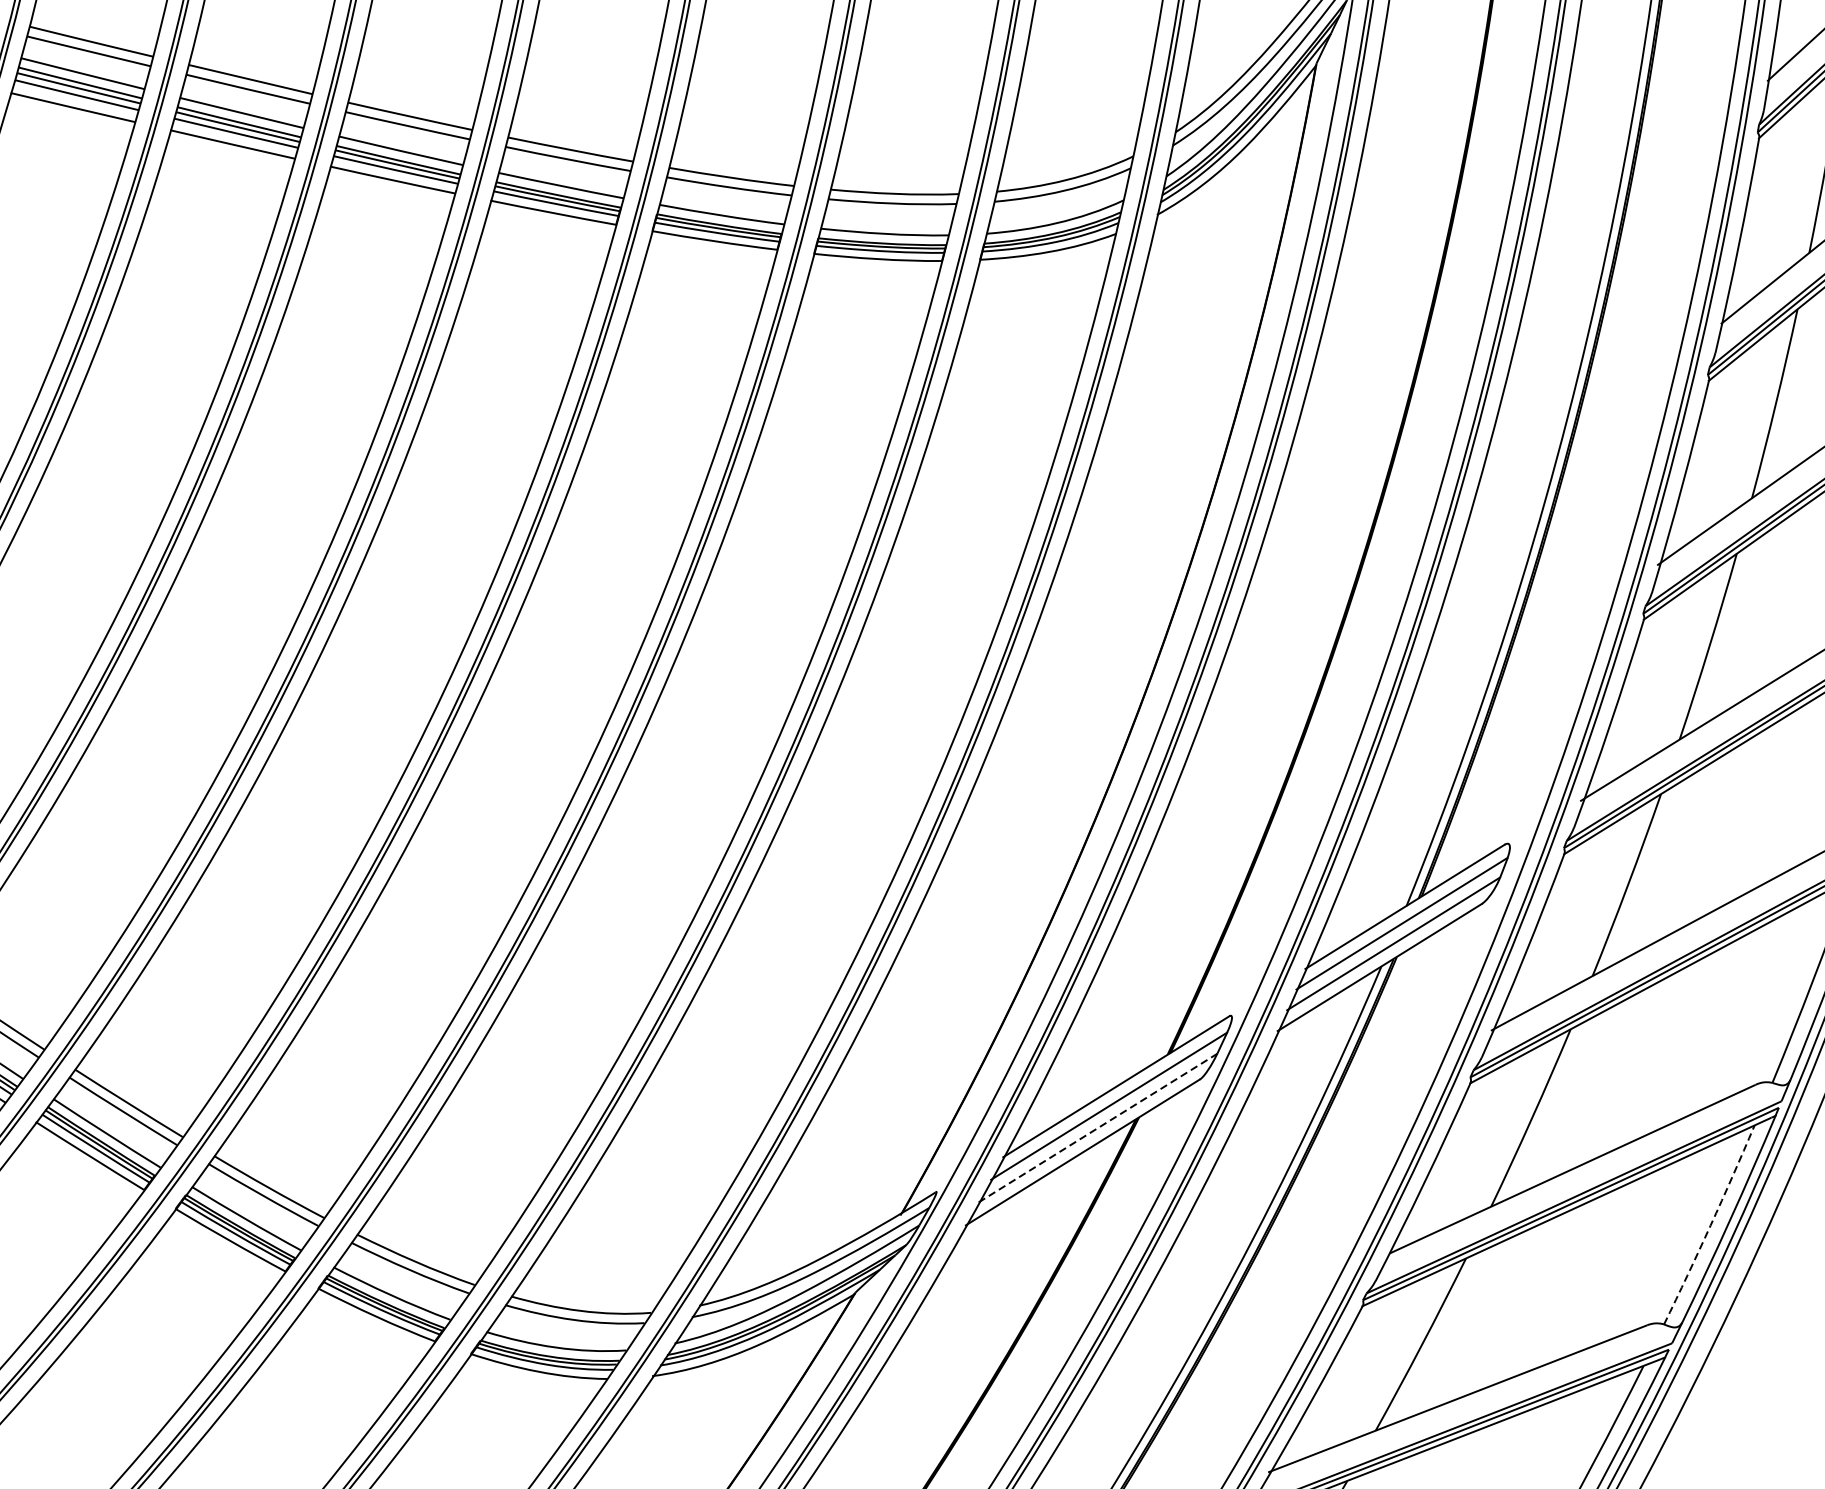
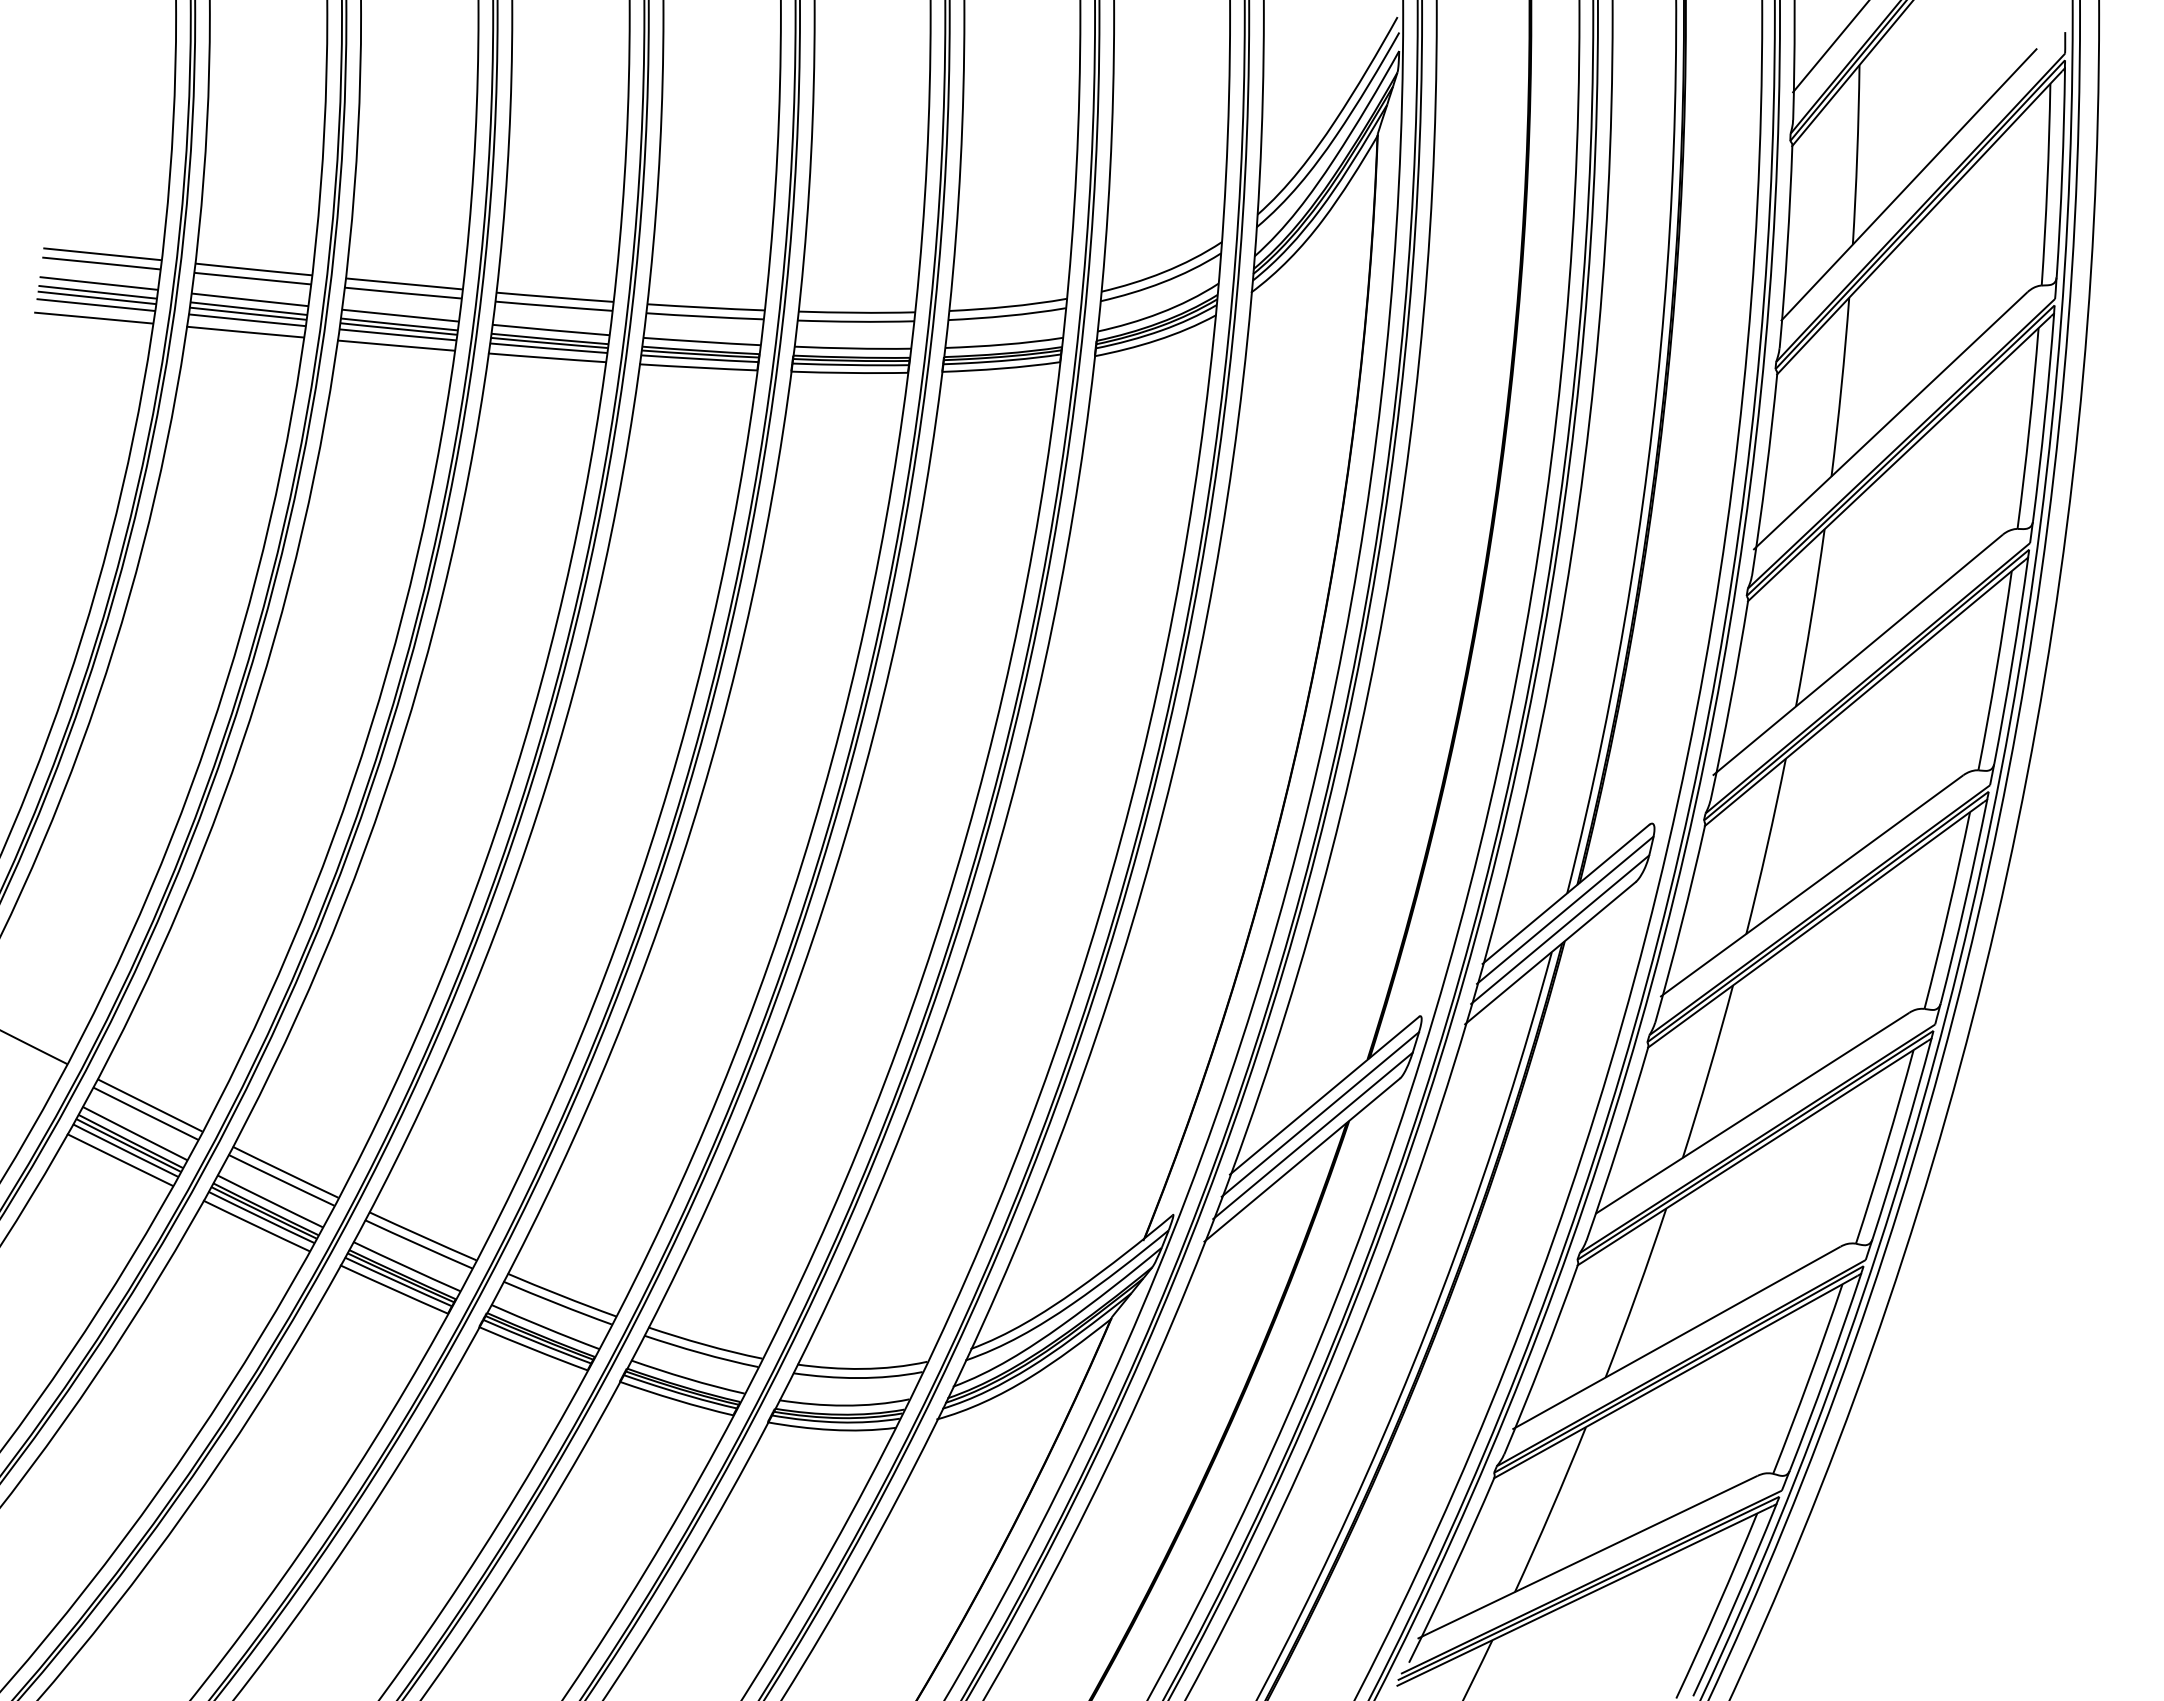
line: (1097, 1127) -> (1312, 1135), dashed -> solid
arc: (1710, 1225) -> (1885, 1147), dashed -> solid

